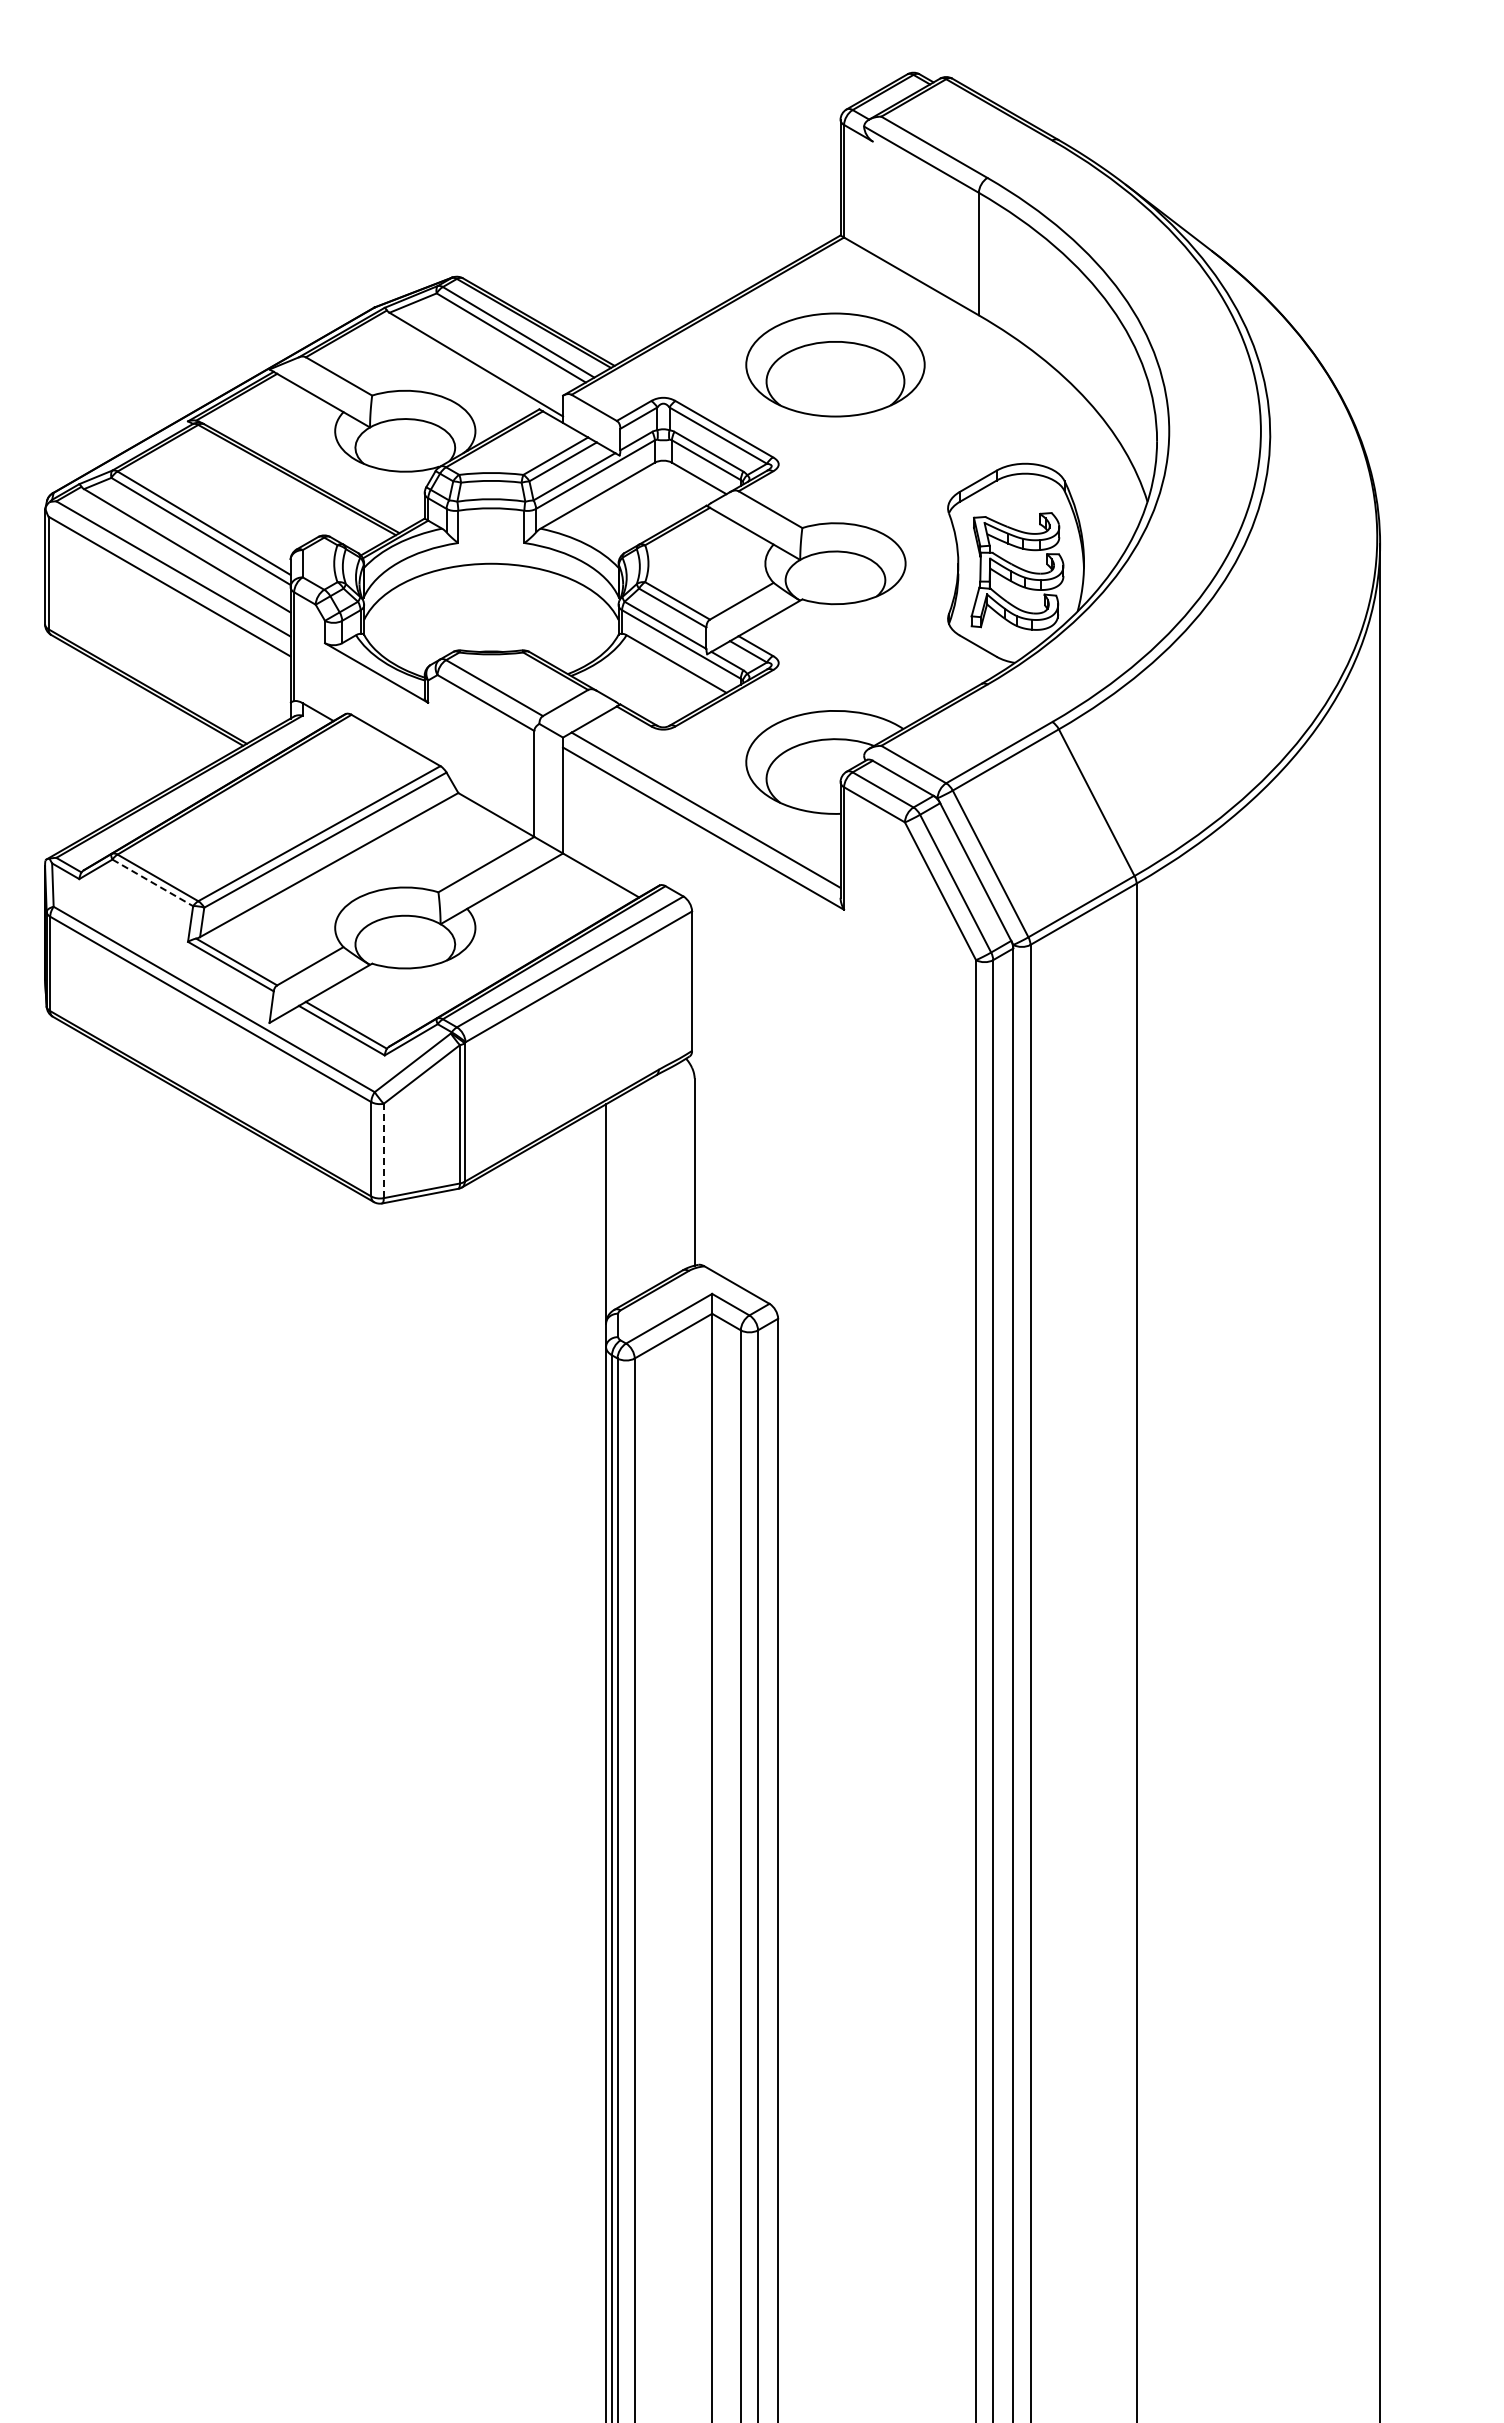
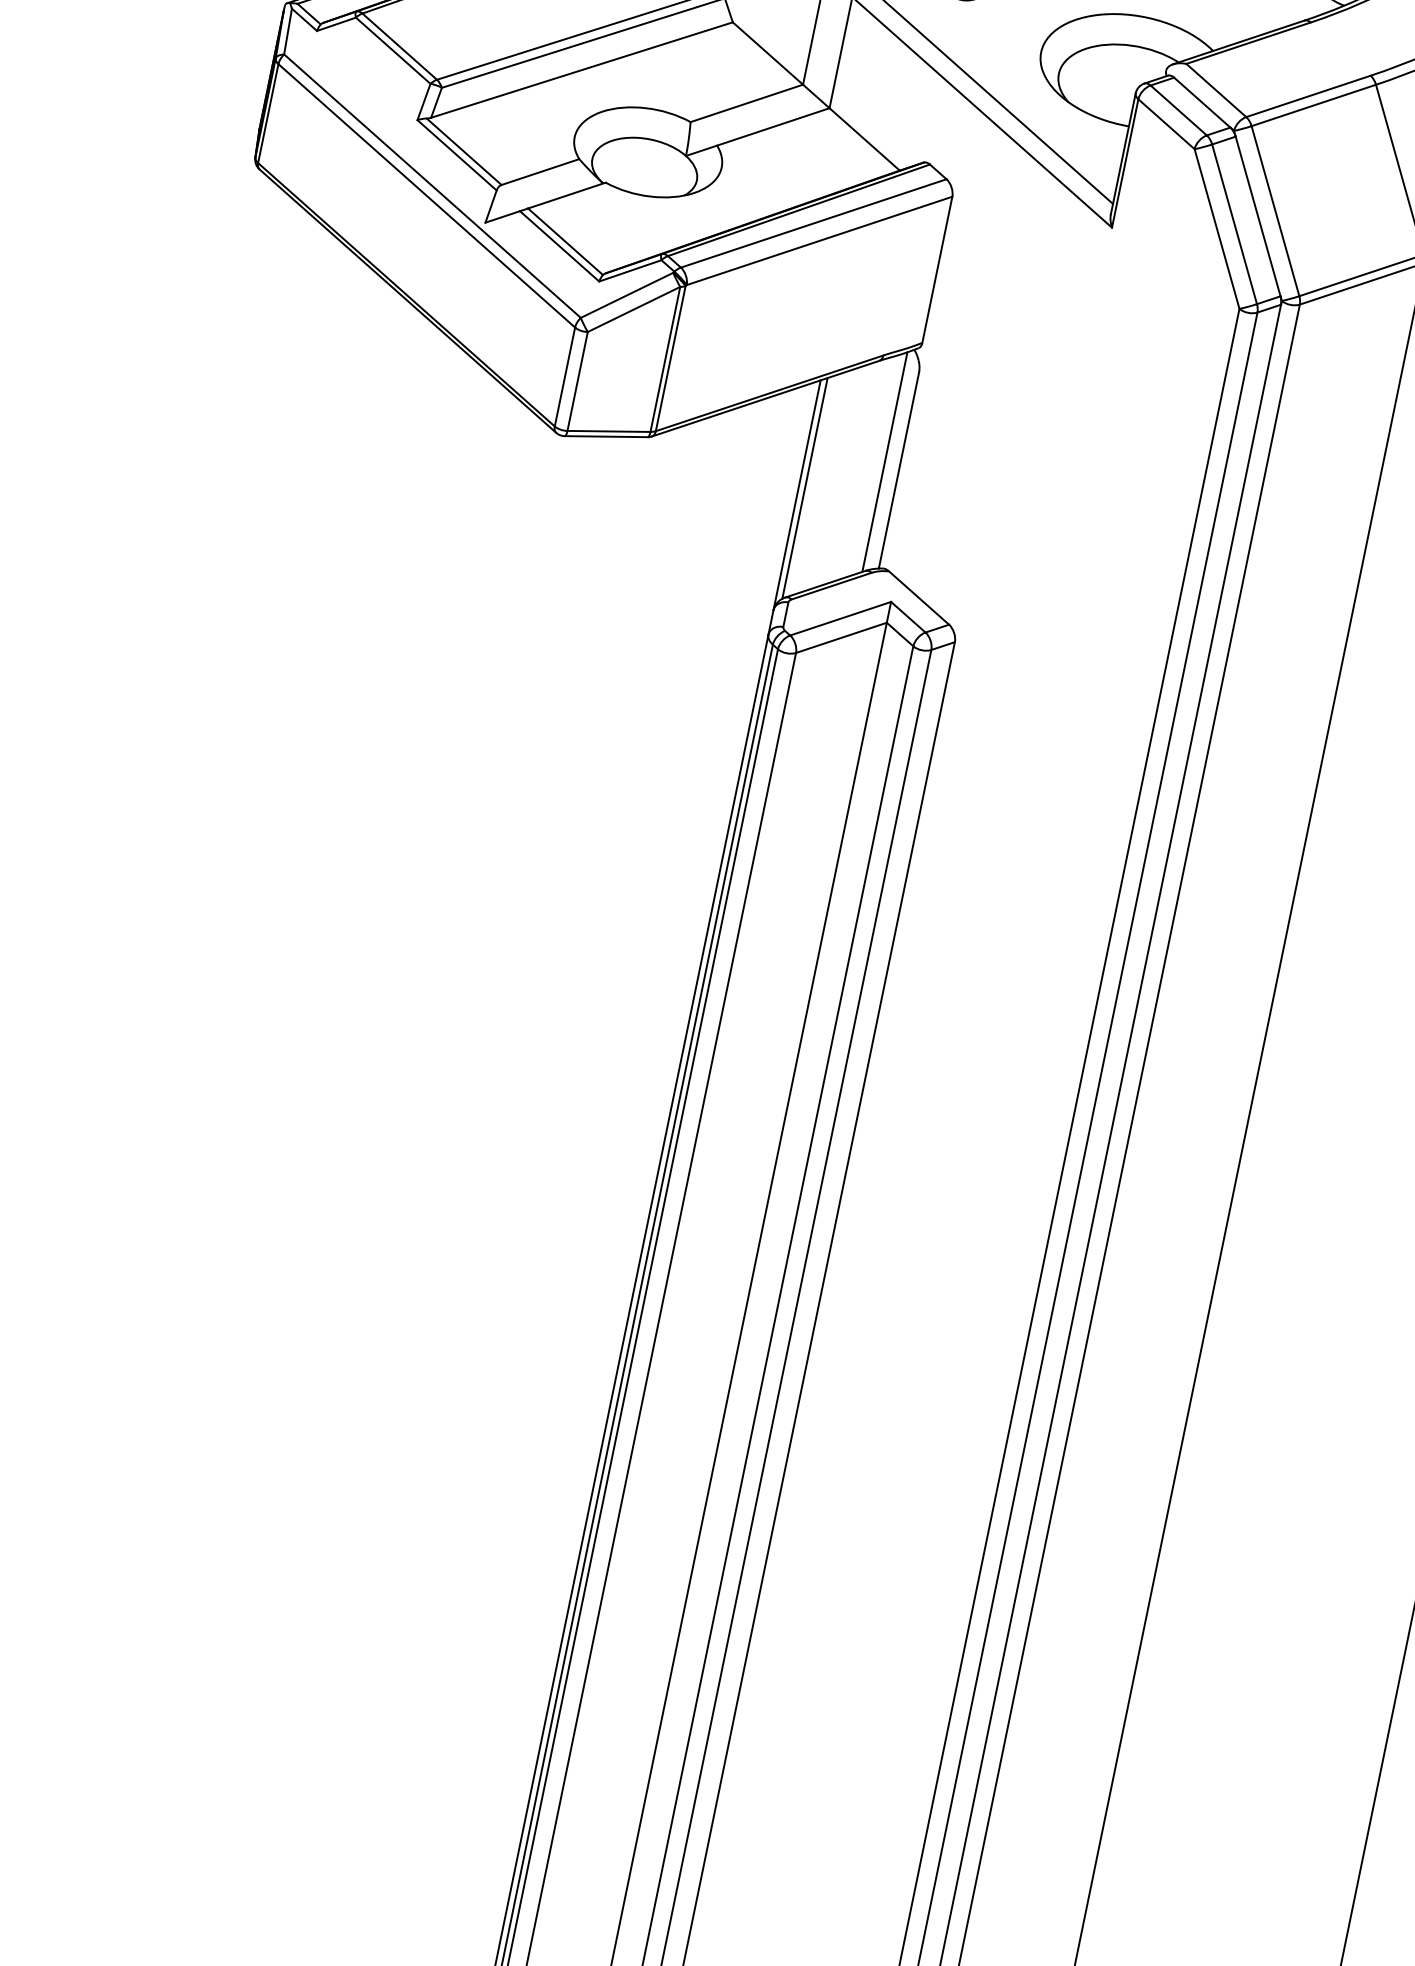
line: (152, 882) -> (393, 50), dashed -> solid
line: (383, 1150) -> (577, 380), dashed -> solid
line: (680, 1166) -> (885, 461), added
line: (612, 1205) -> (805, 487), added

